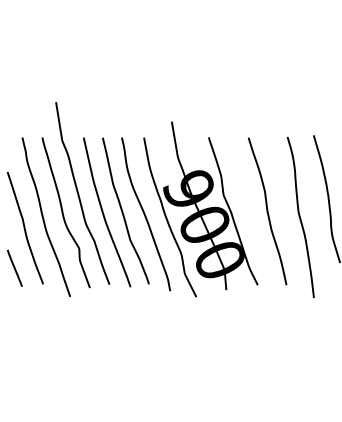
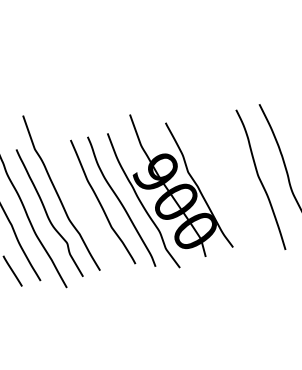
curve: (267, 211) -> (230, 179), removed
curve: (104, 214) -> (84, 208), removed

